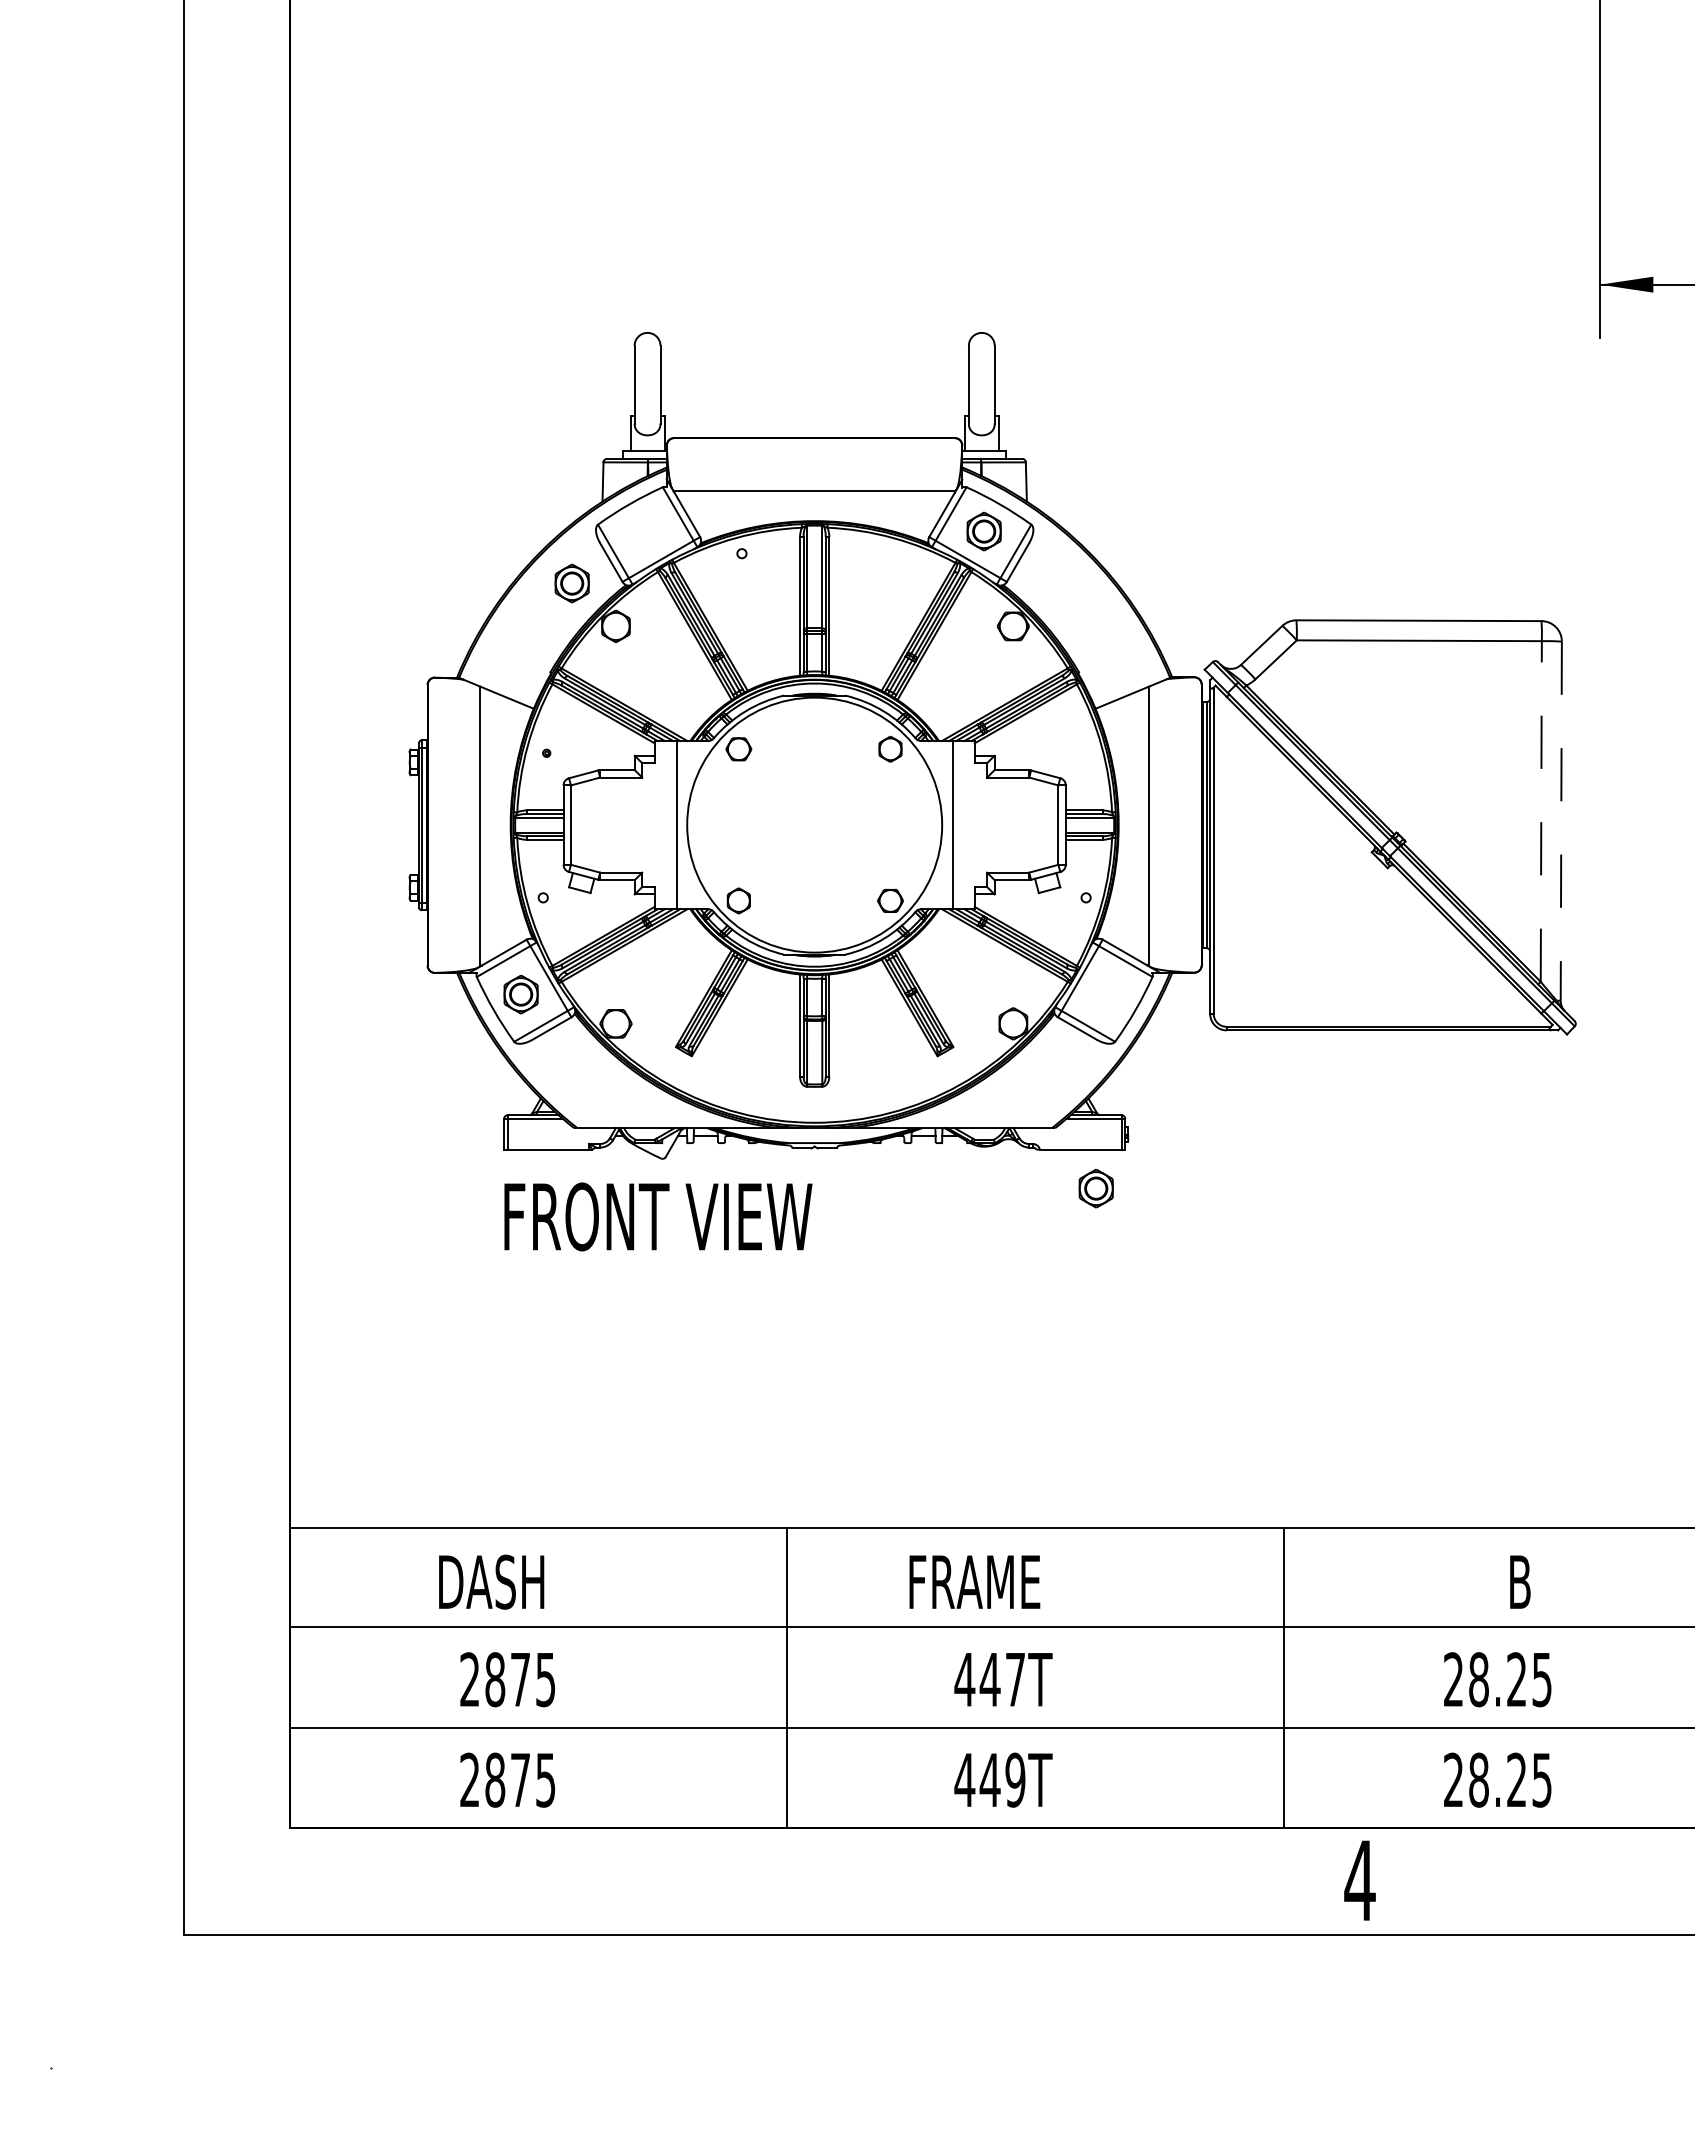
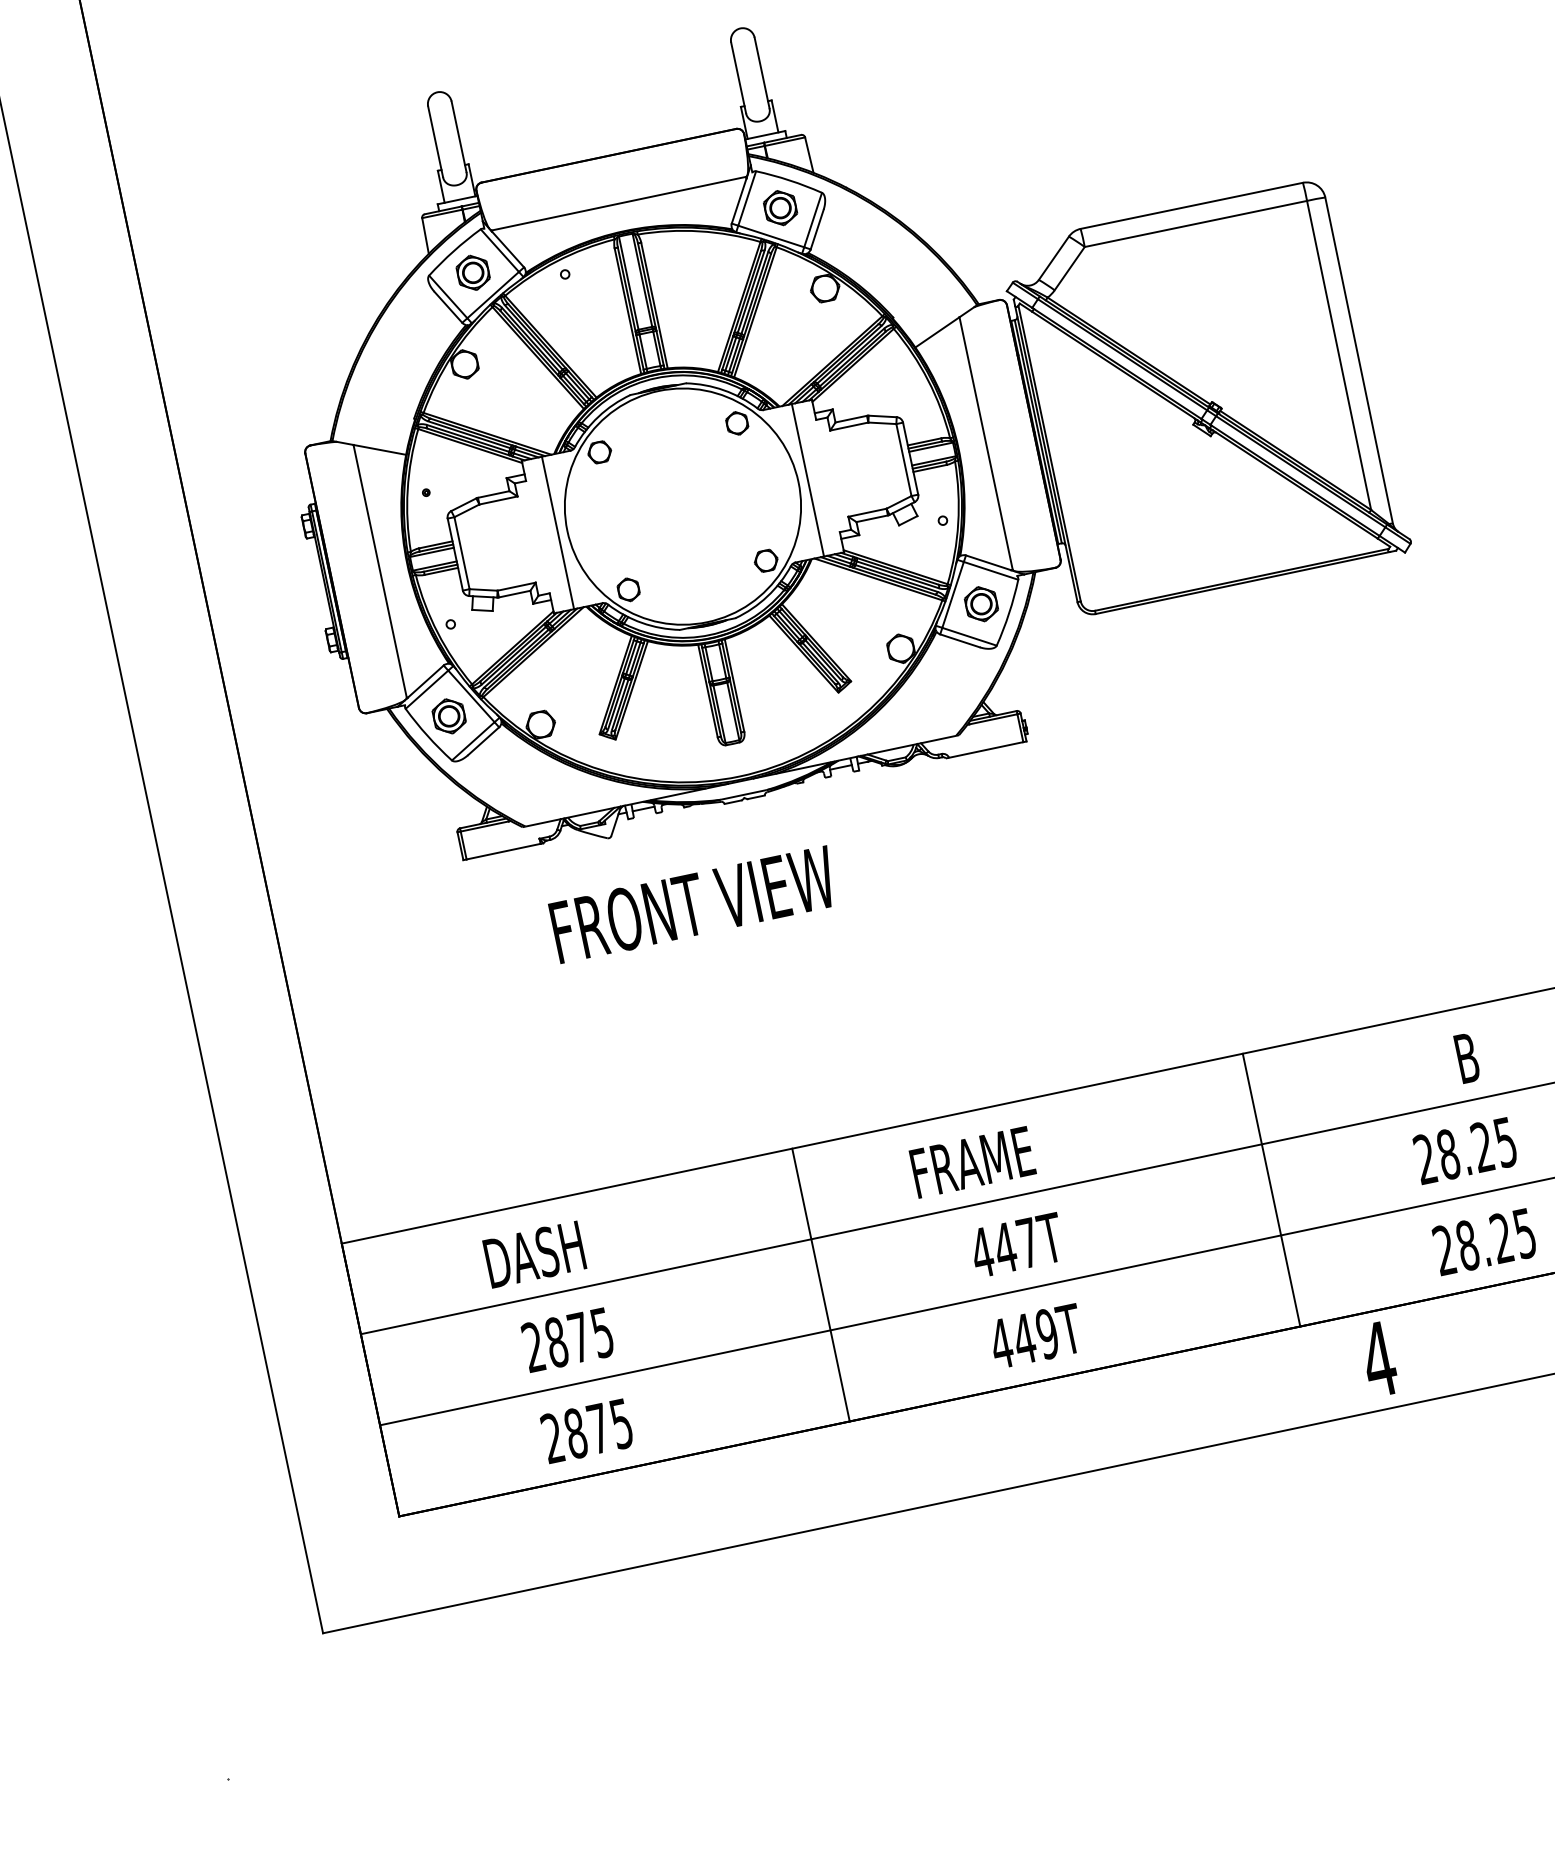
part: (571, 583) -> (472, 272), moved
line: (1541, 811) -> (1339, 355), dashed -> solid
line: (1561, 821) -> (1359, 360), dashed -> solid
part: (1095, 1188) -> (980, 604), moved
text: (658, 1216) -> (693, 904), moved

